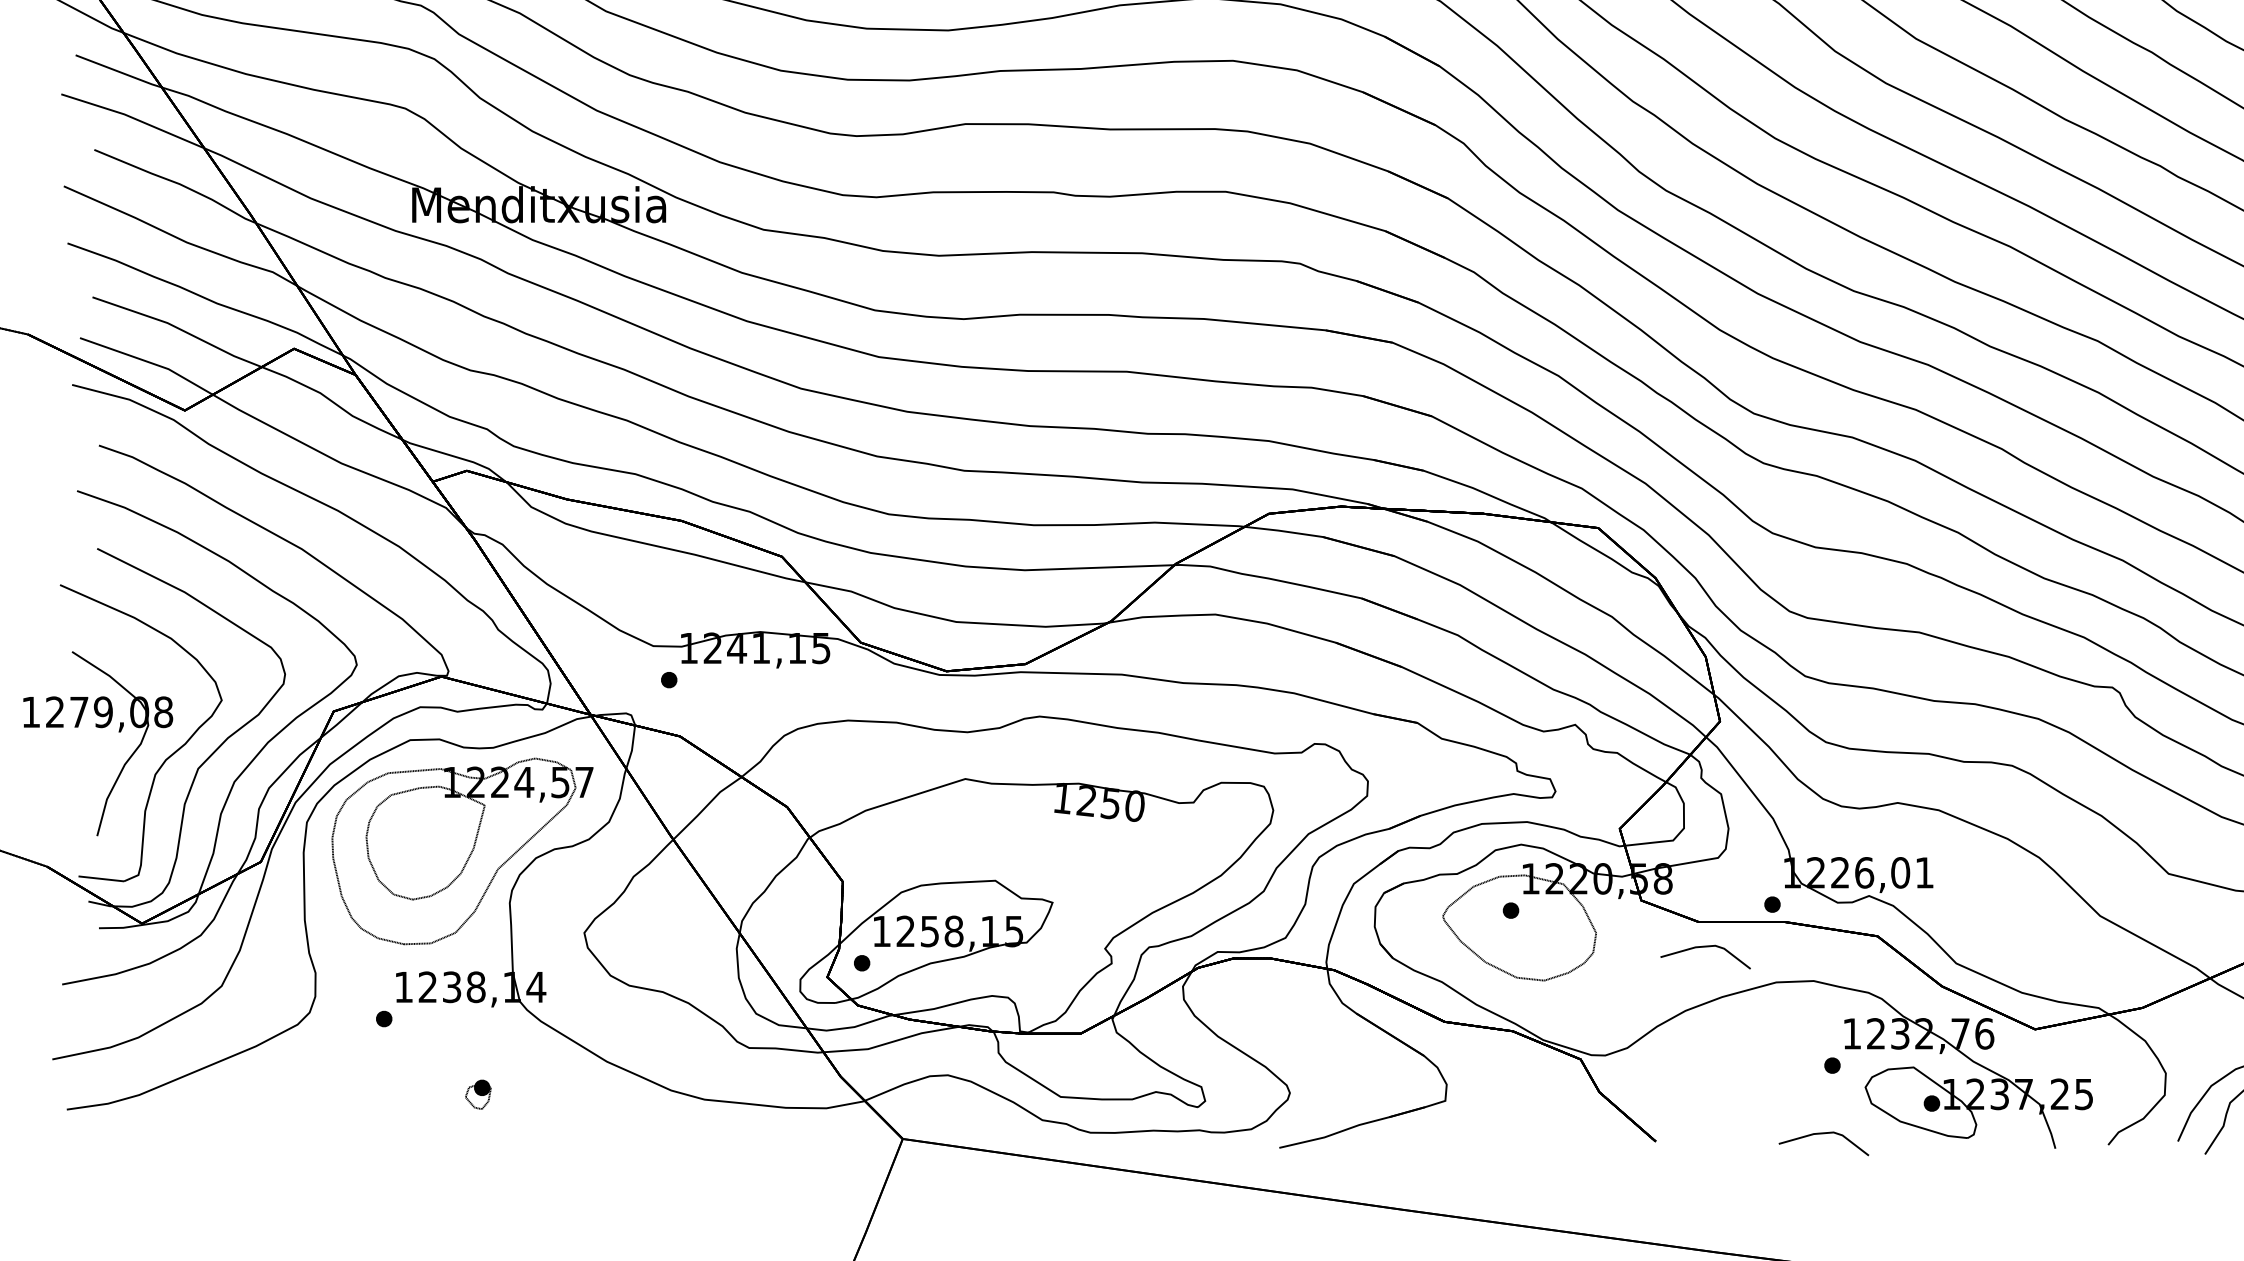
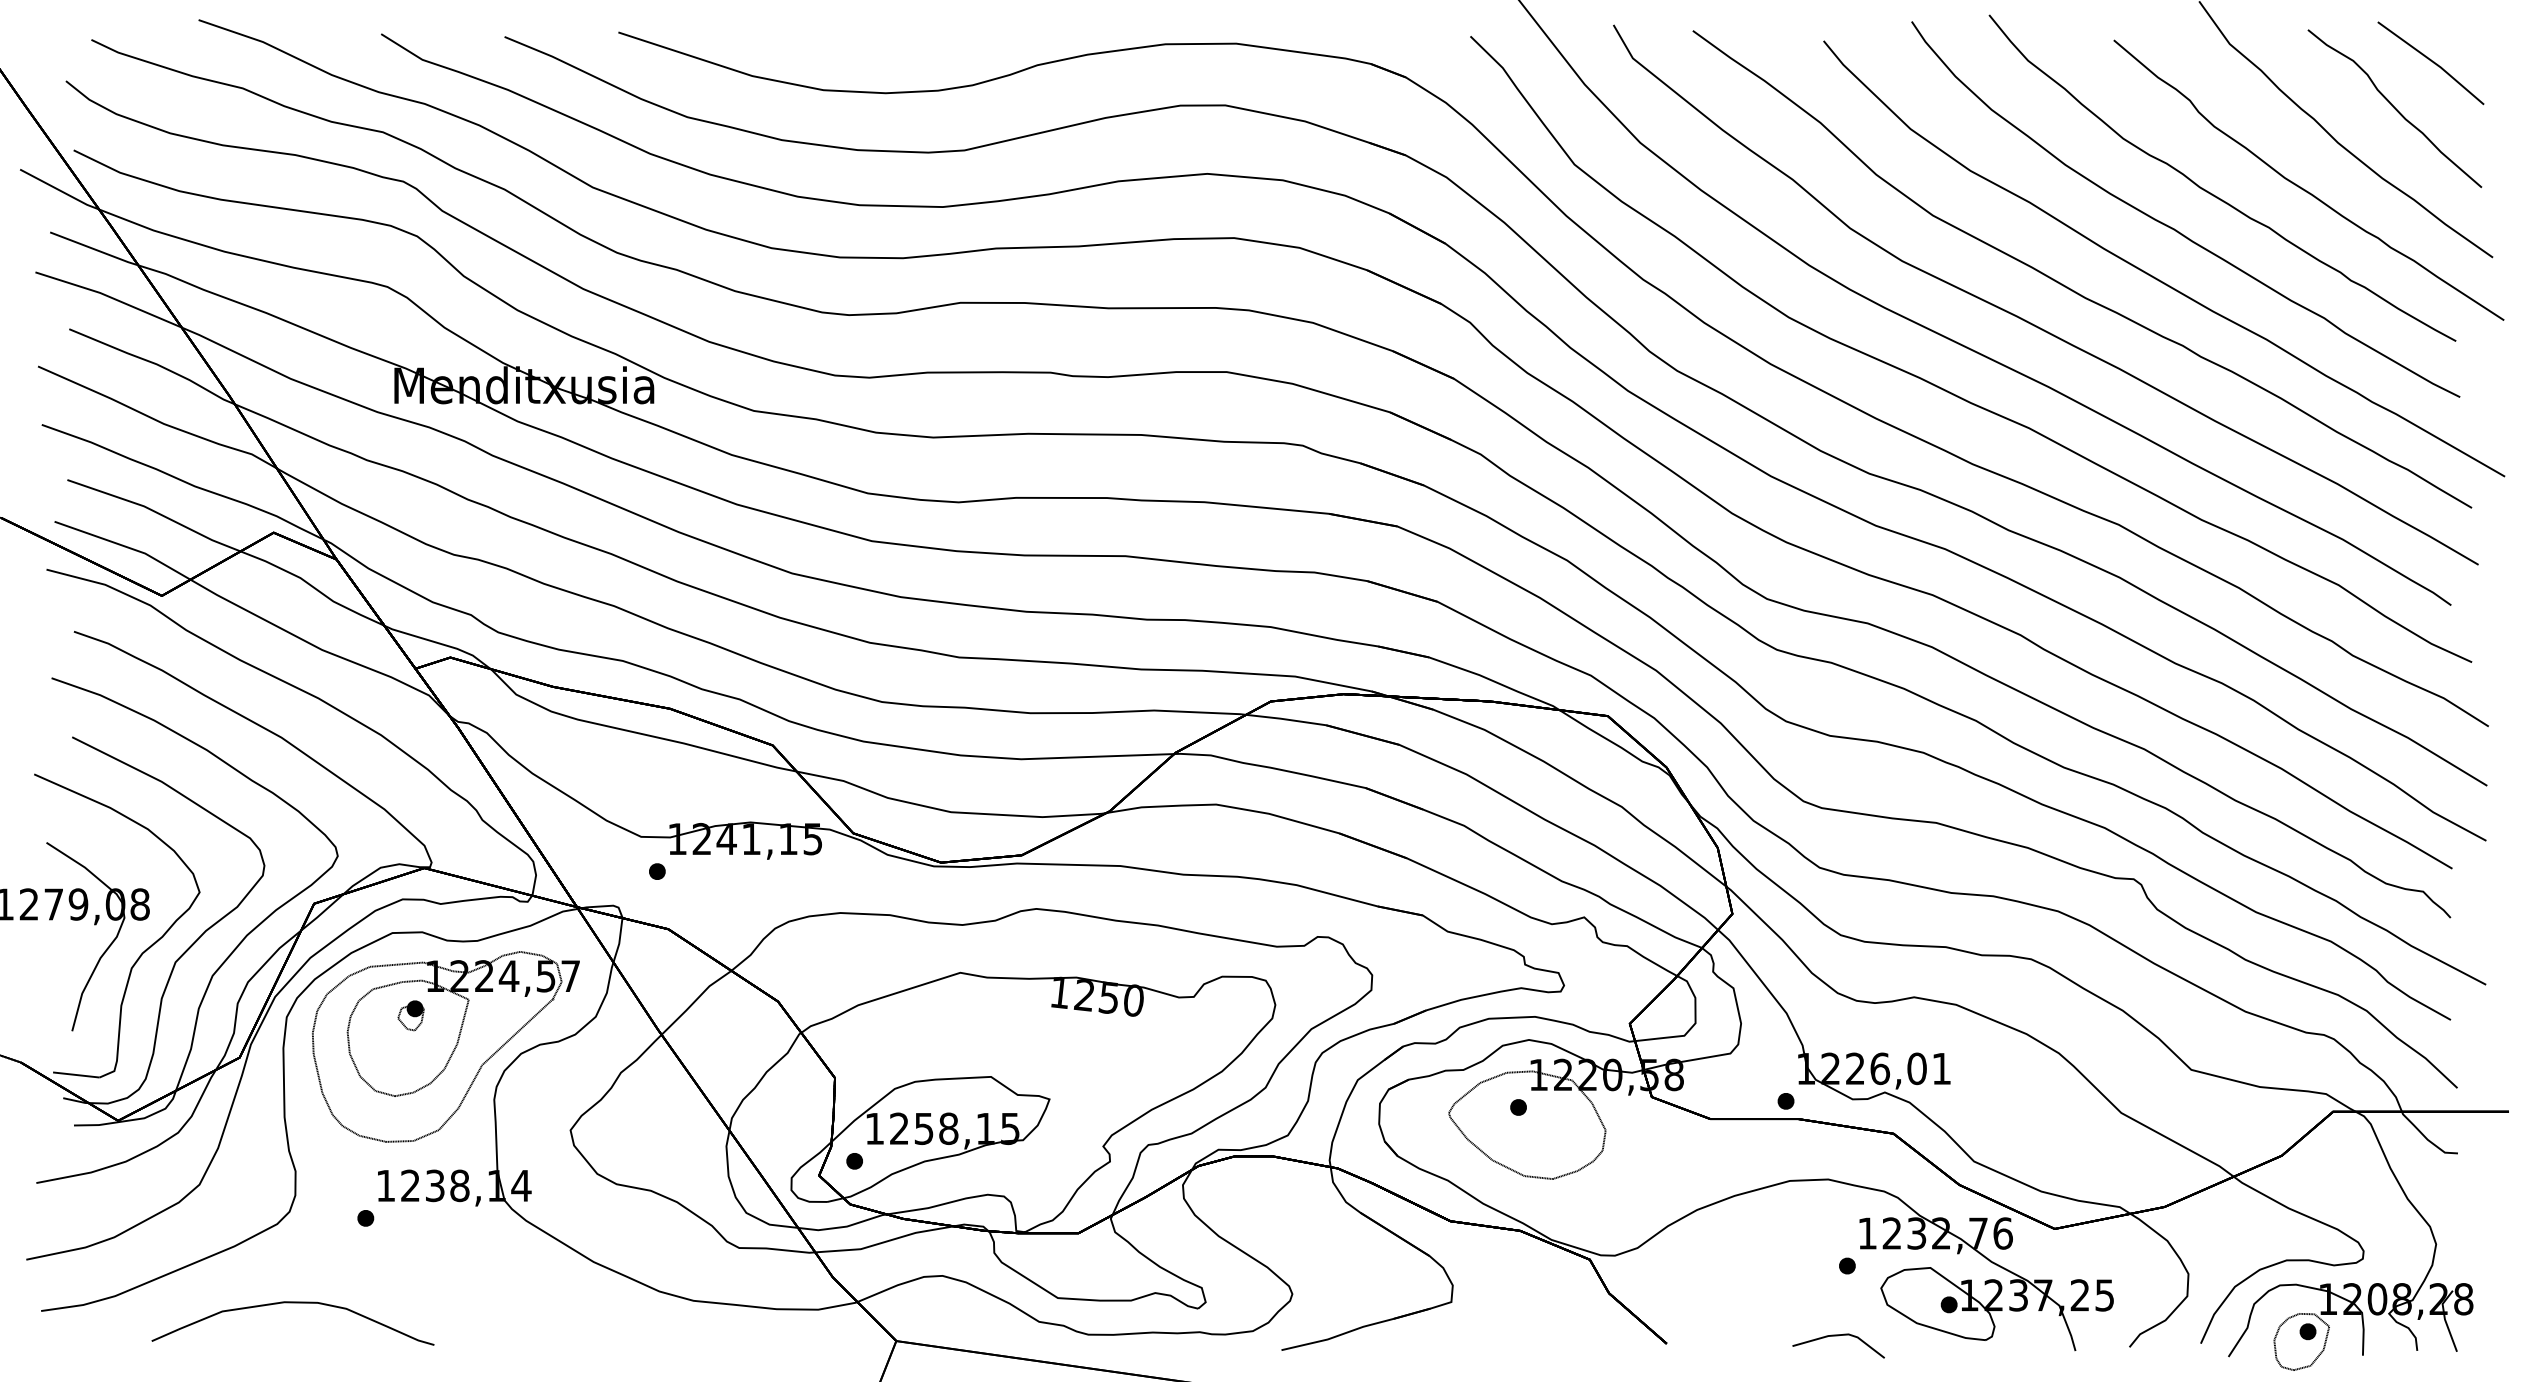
line: (1705, 947) -> (1717, 1145), removed
part: (477, 1094) -> (410, 1015), moved
curve: (312, 1102) -> (292, 1303), added

